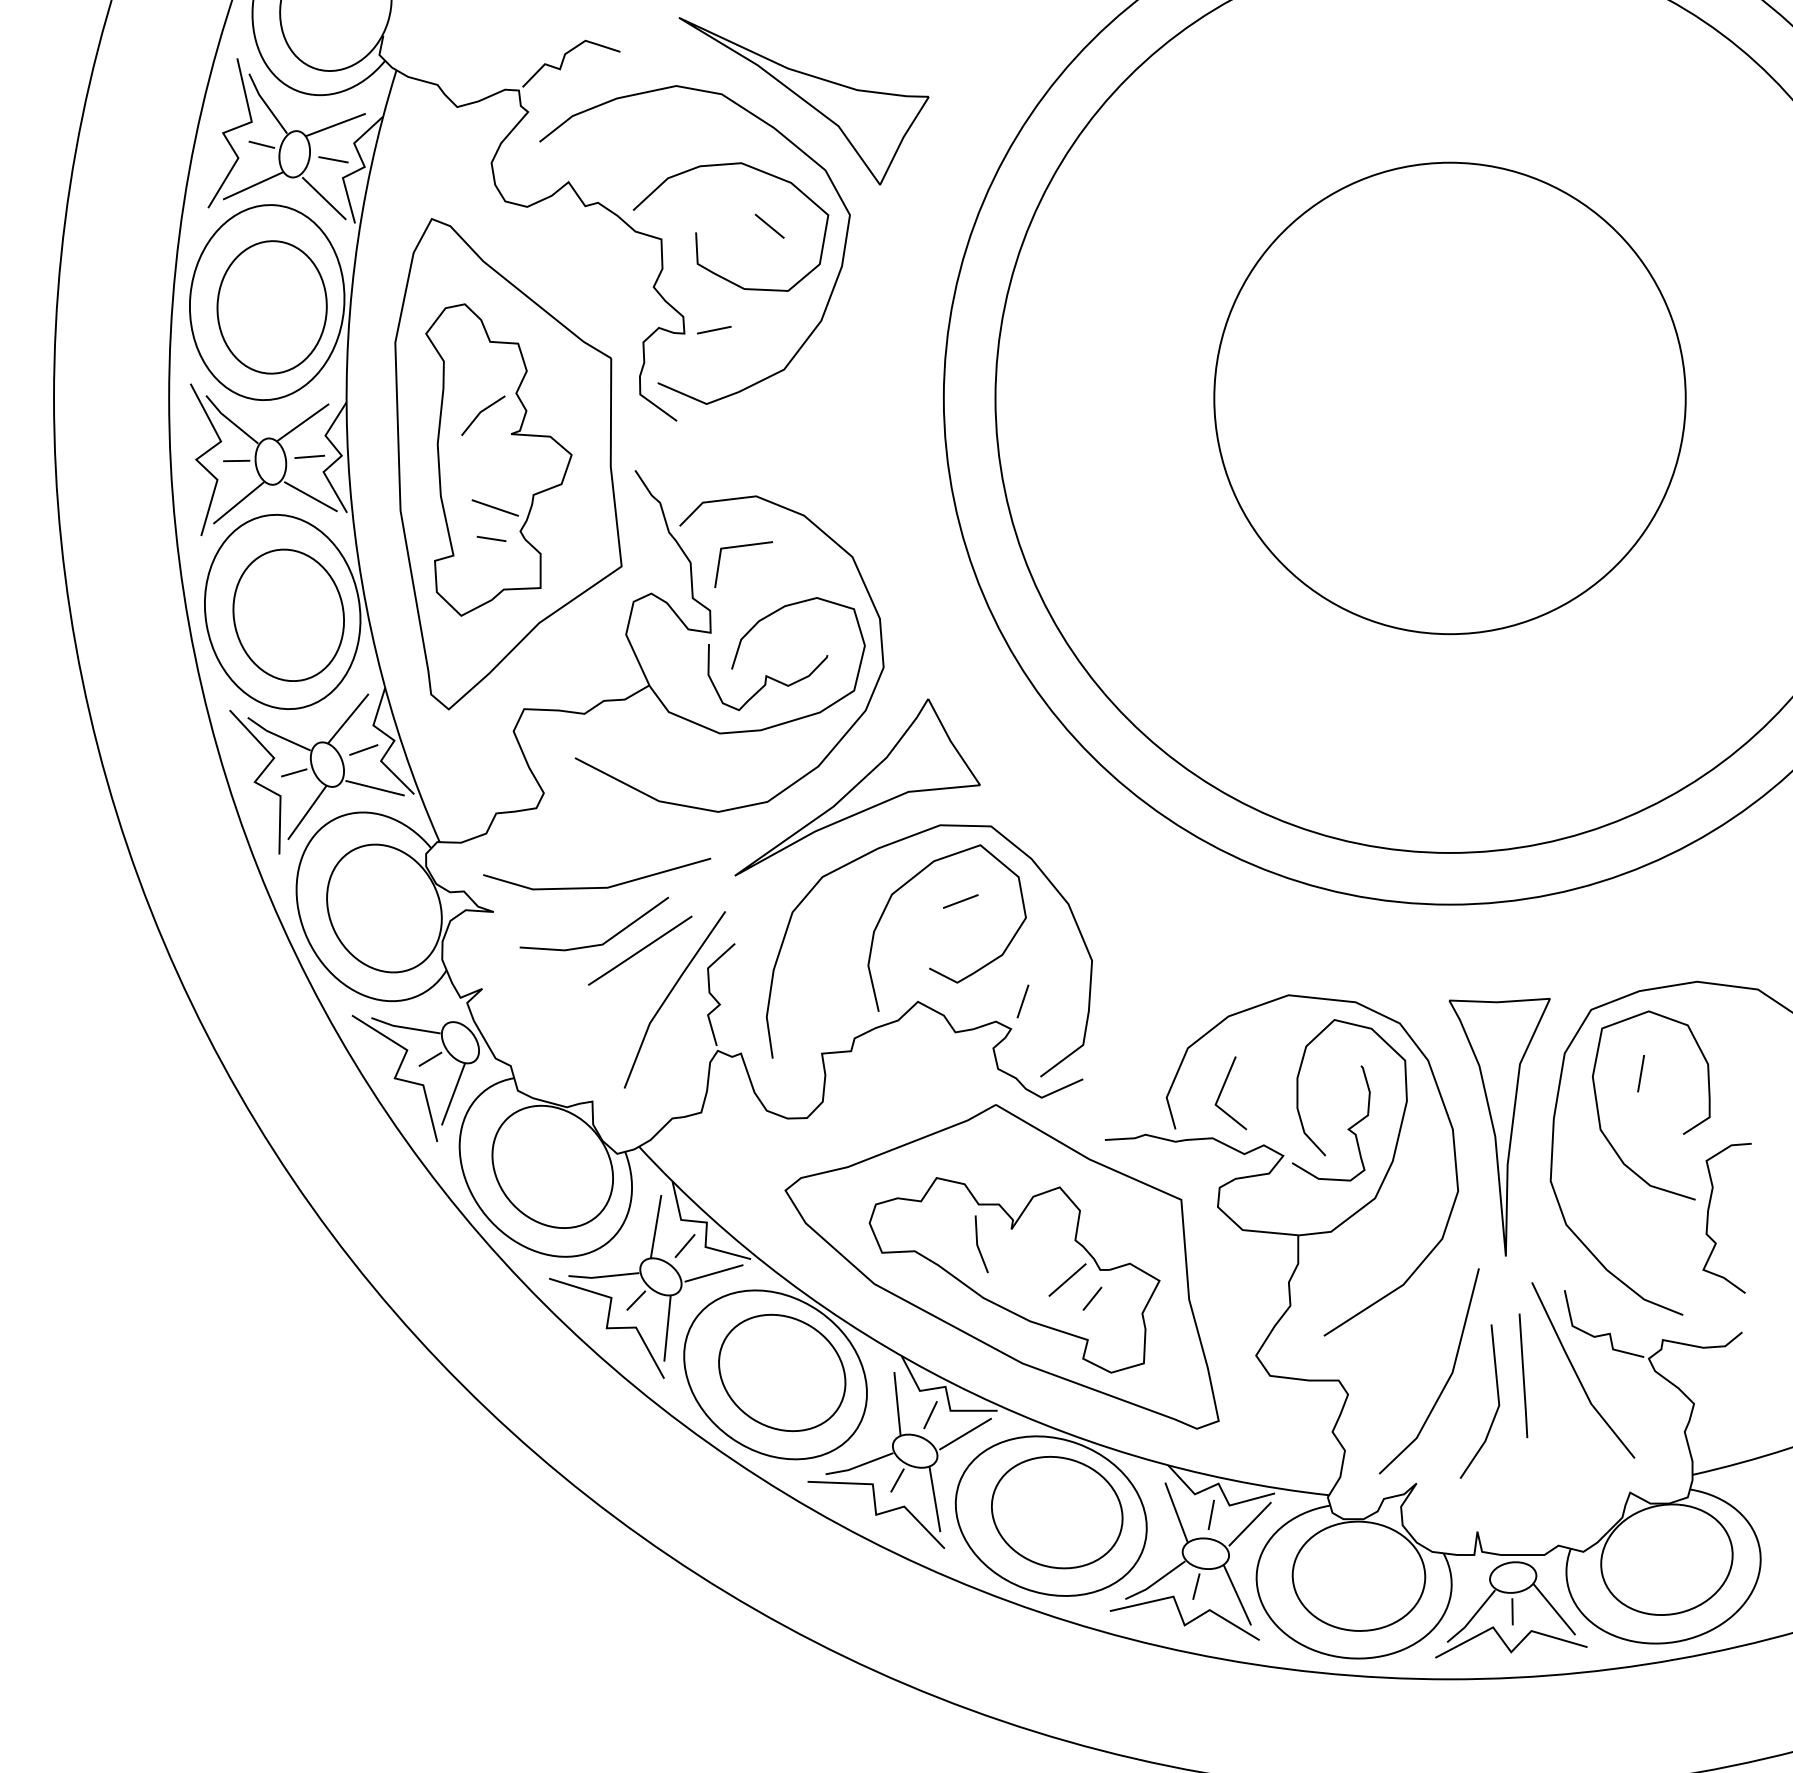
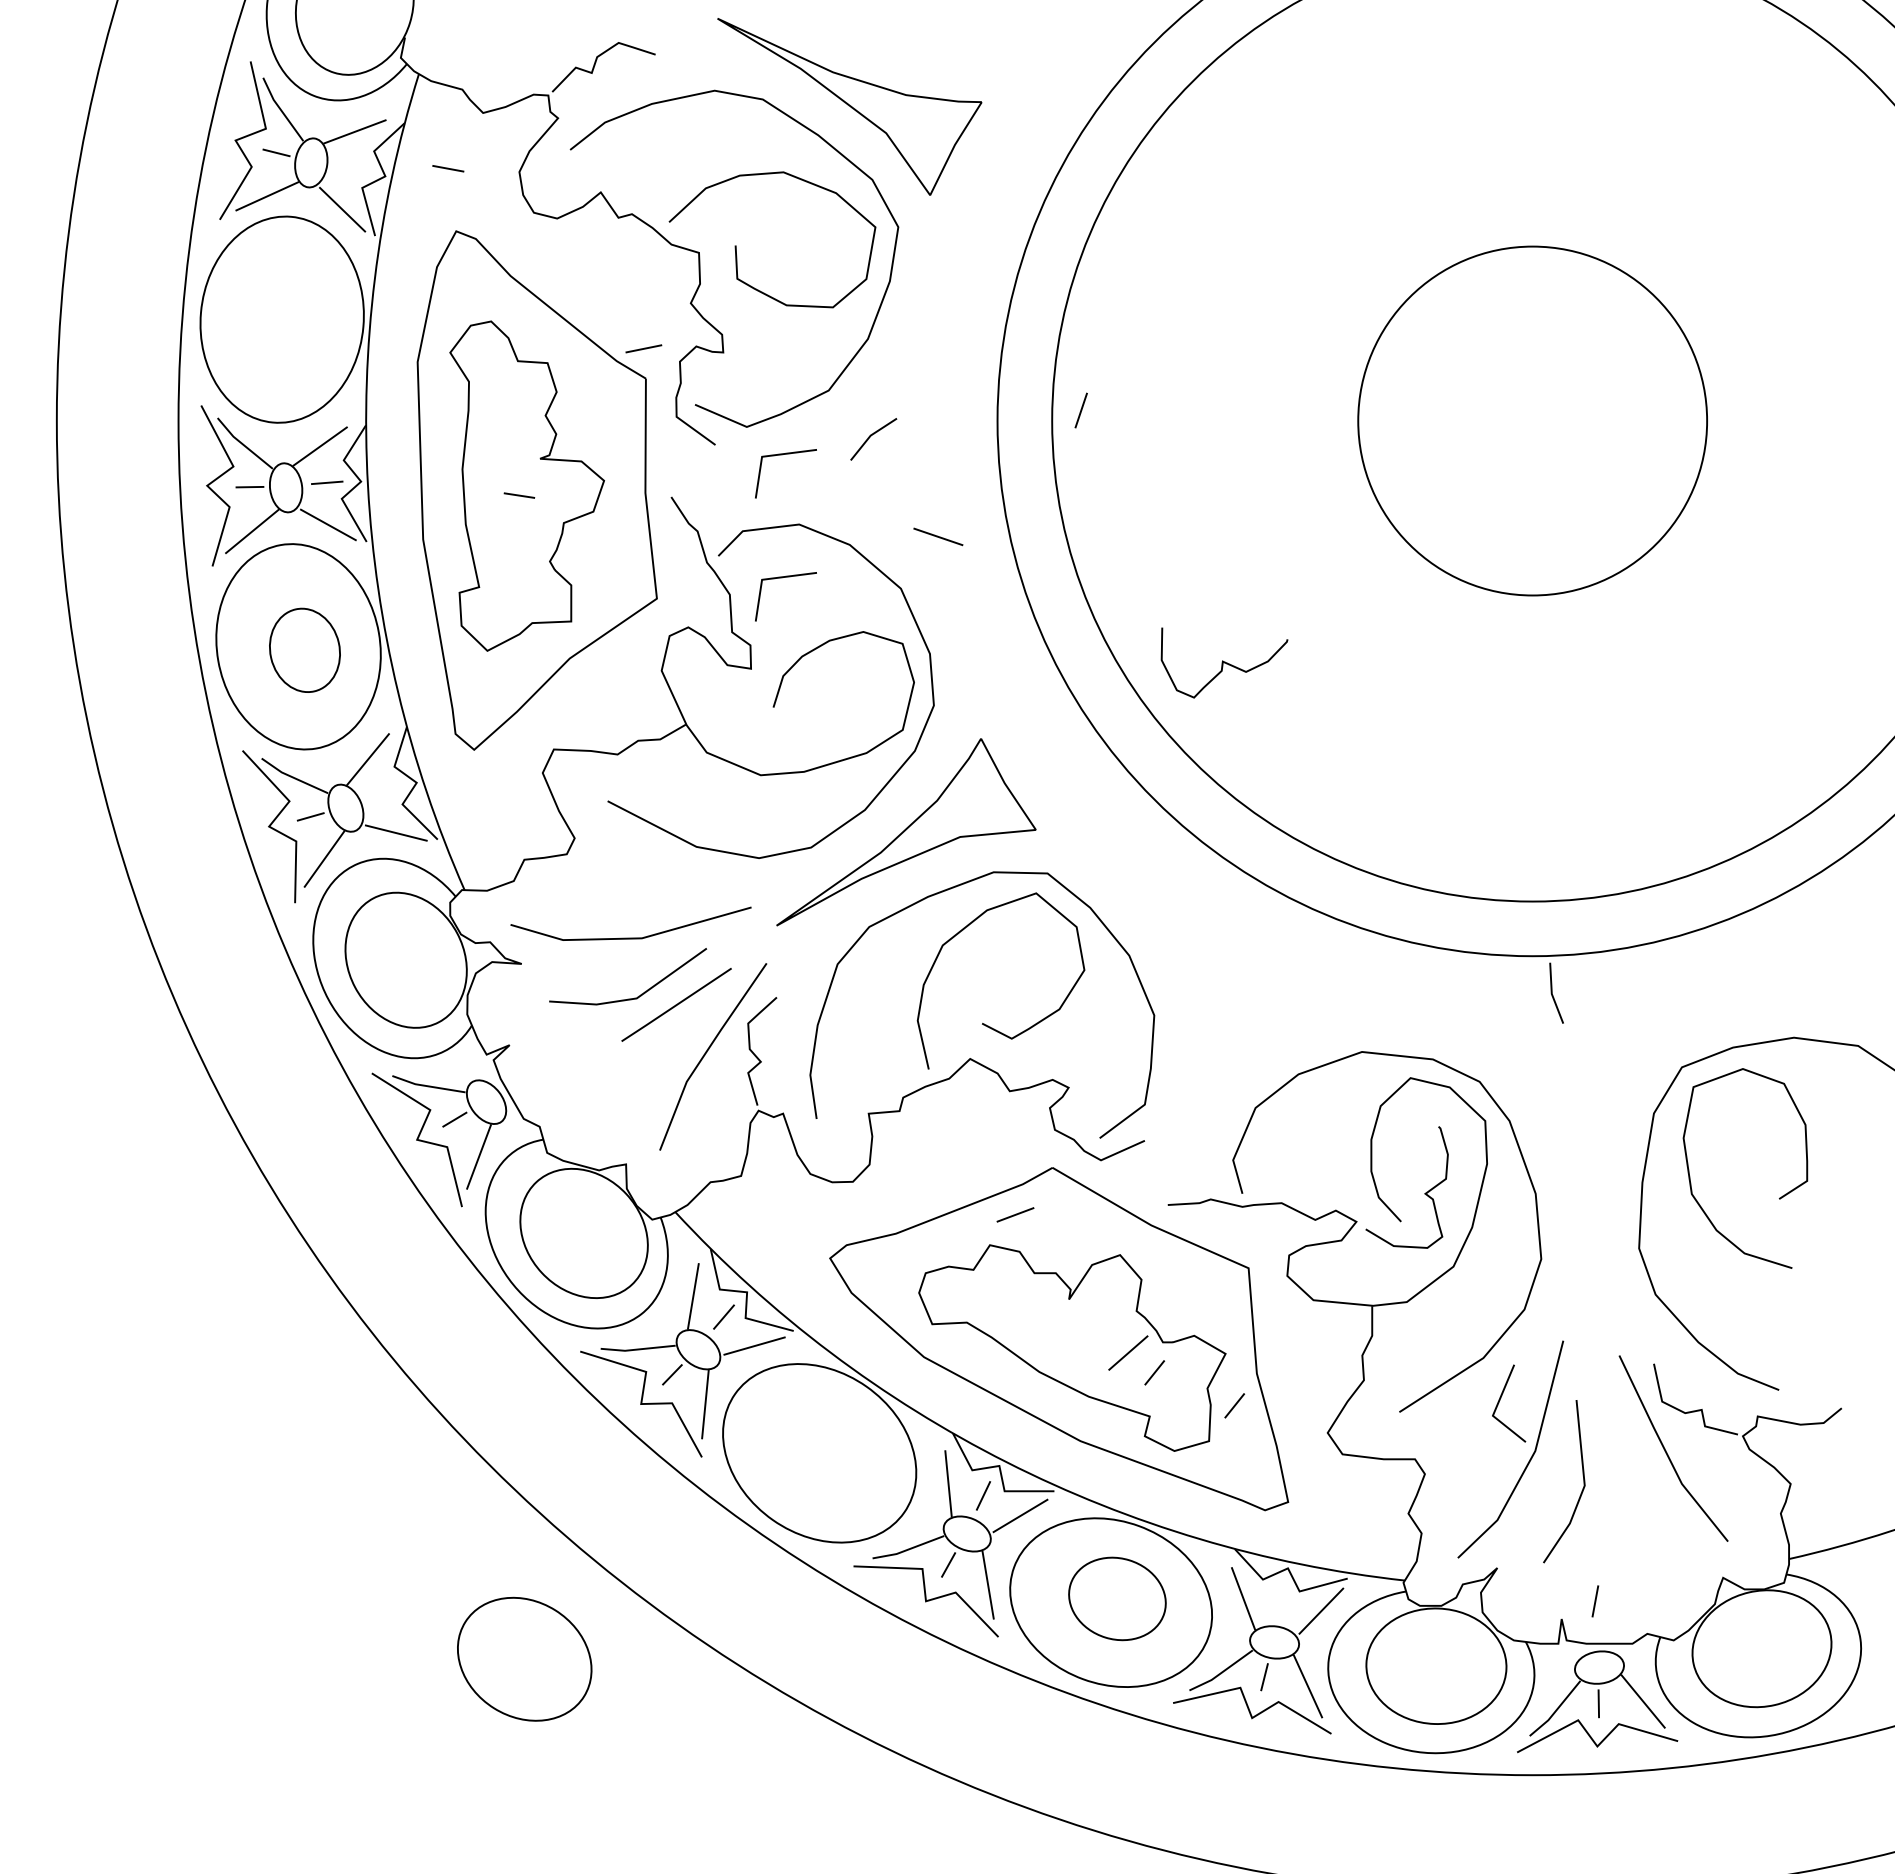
line: (333, 159) -> (448, 168), moved
line: (769, 225) -> (813, 238), removed
part: (272, 307) -> (287, 324), removed
line: (713, 329) -> (643, 348), moved
circle: (1449, 397) -> (1532, 420), size x0.7
line: (481, 413) -> (871, 436), moved
line: (740, 431) -> (782, 455), added
line: (495, 507) -> (938, 536), moved
line: (491, 538) -> (519, 495), moved
part: (288, 615) -> (304, 650), size x0.6
curve: (767, 676) -> (1224, 662), moved
line: (363, 749) -> (383, 792), removed
line: (960, 901) -> (1015, 1214), moved
line: (1022, 1001) -> (1080, 410), moved
line: (1640, 1073) -> (1734, 1134), removed
line: (1223, 1088) -> (1501, 1398), moved
part: (1499, 1127) -> (1585, 1191), removed
curve: (1709, 1216) -> (1806, 1285), removed
line: (977, 1243) -> (1552, 992), moved
line: (1167, 1329) -> (1234, 1405), added
part: (782, 1372) -> (524, 1658), moved
line: (1523, 1376) -> (1610, 1454), removed
part: (1057, 1512) -> (1117, 1598), size x0.7
line: (1211, 1515) -> (1595, 1601), moved

